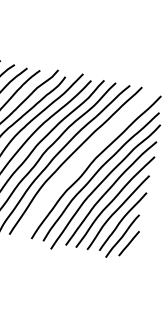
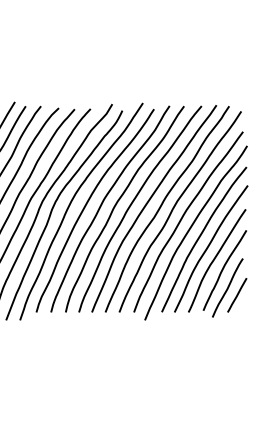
curve: (81, 160) -> (161, 207), added

